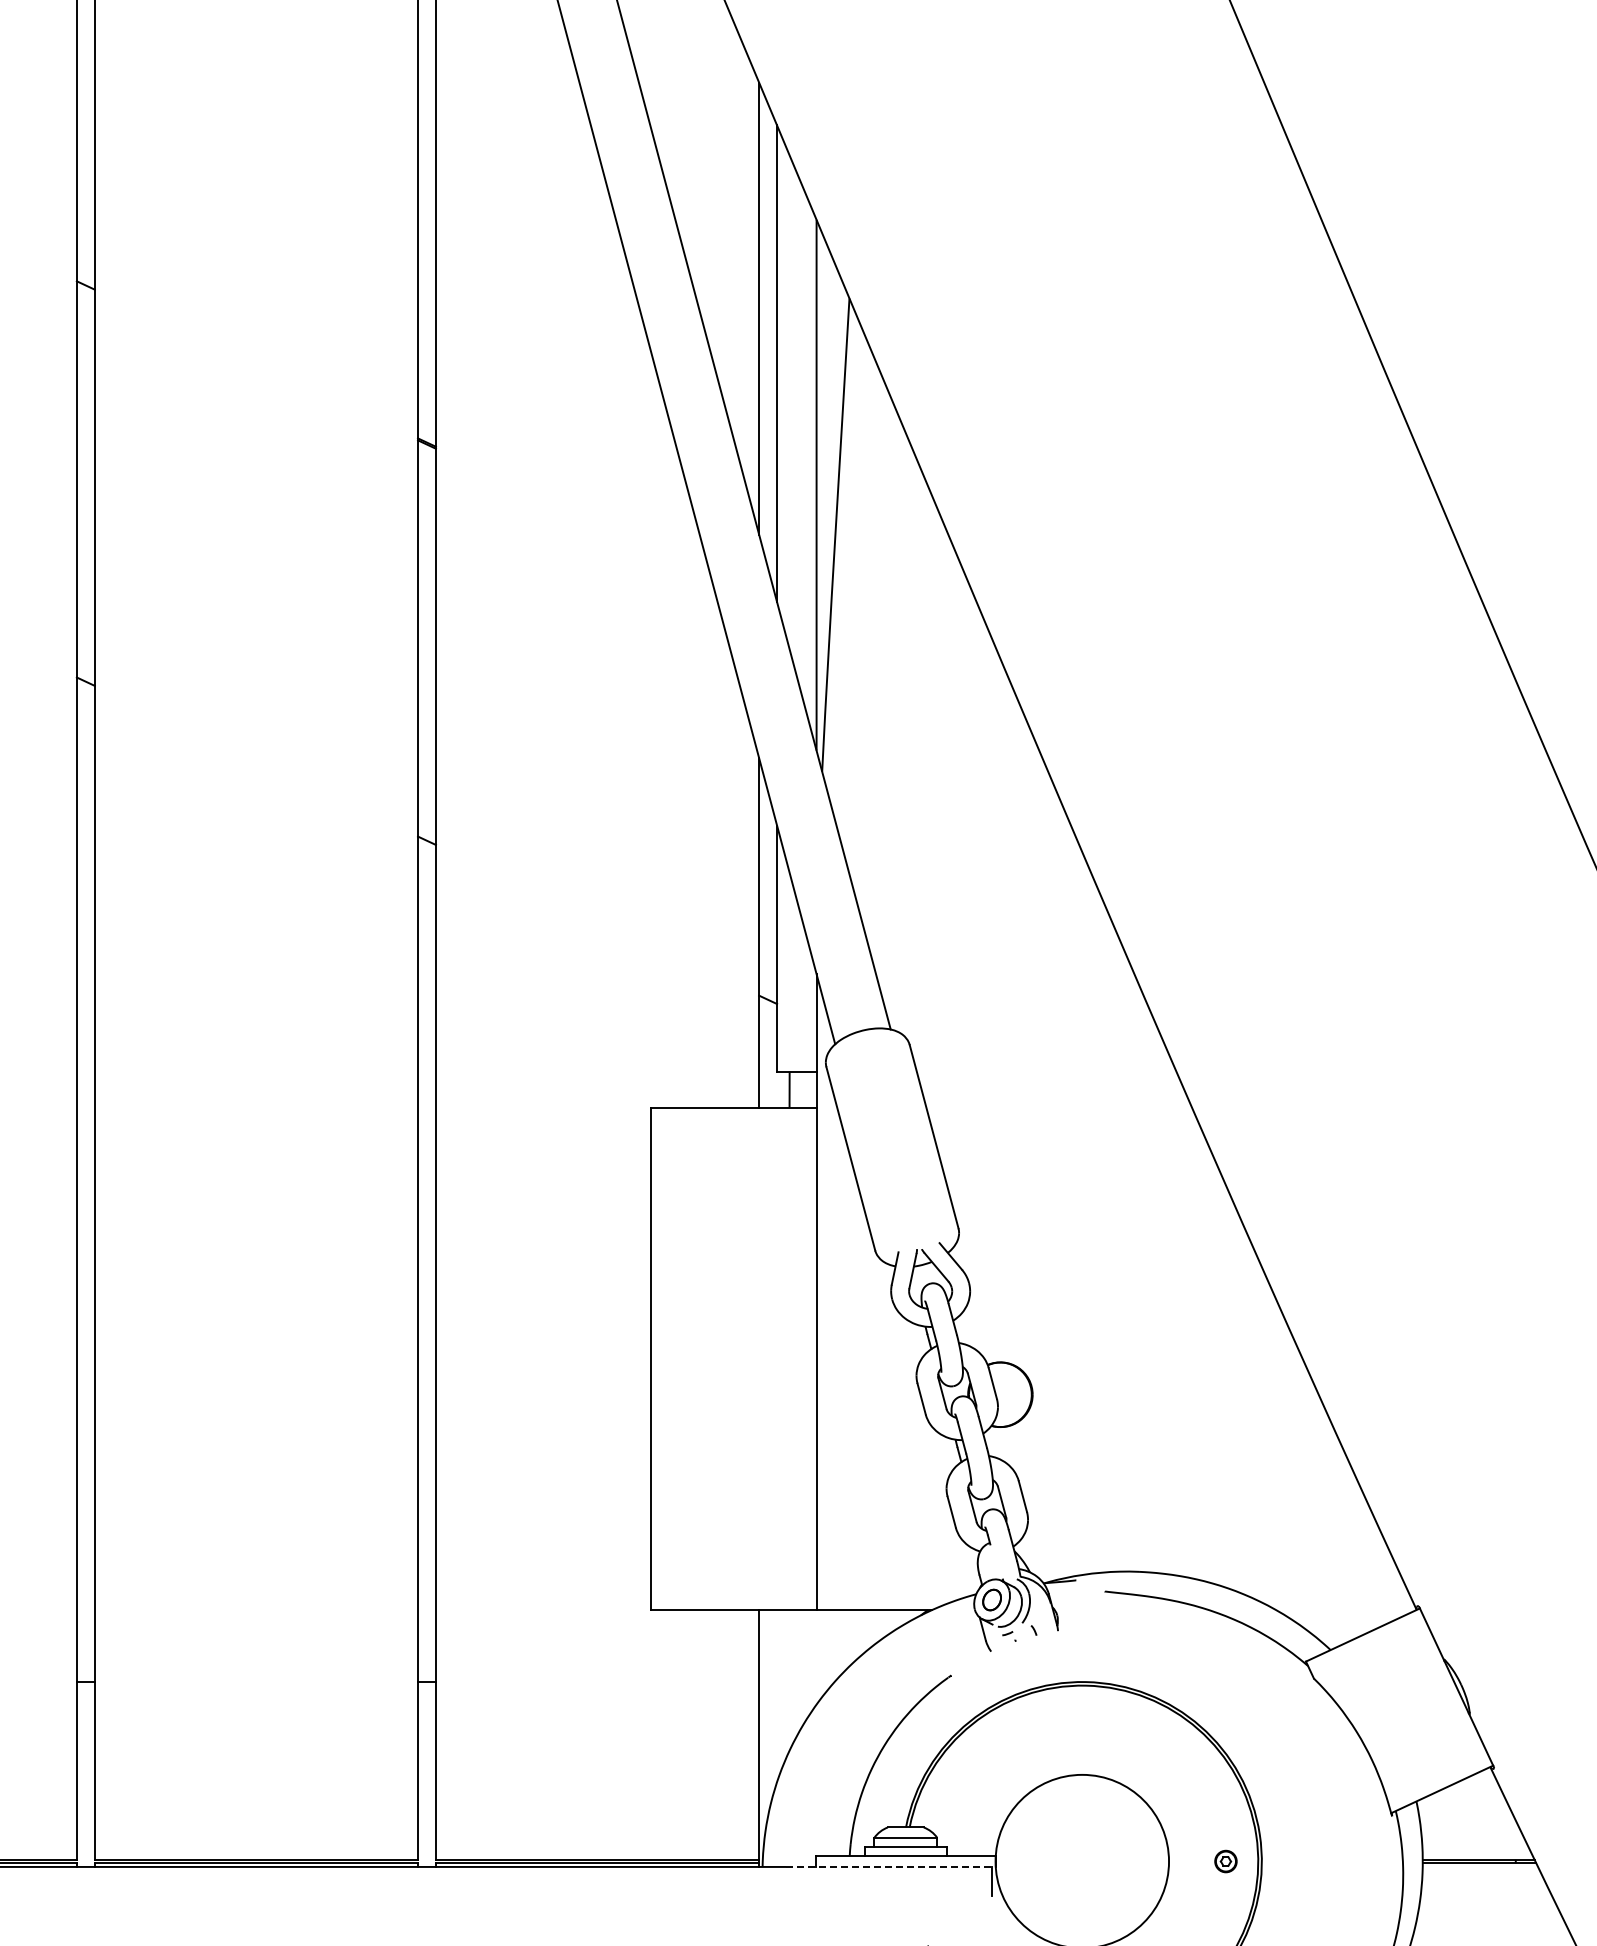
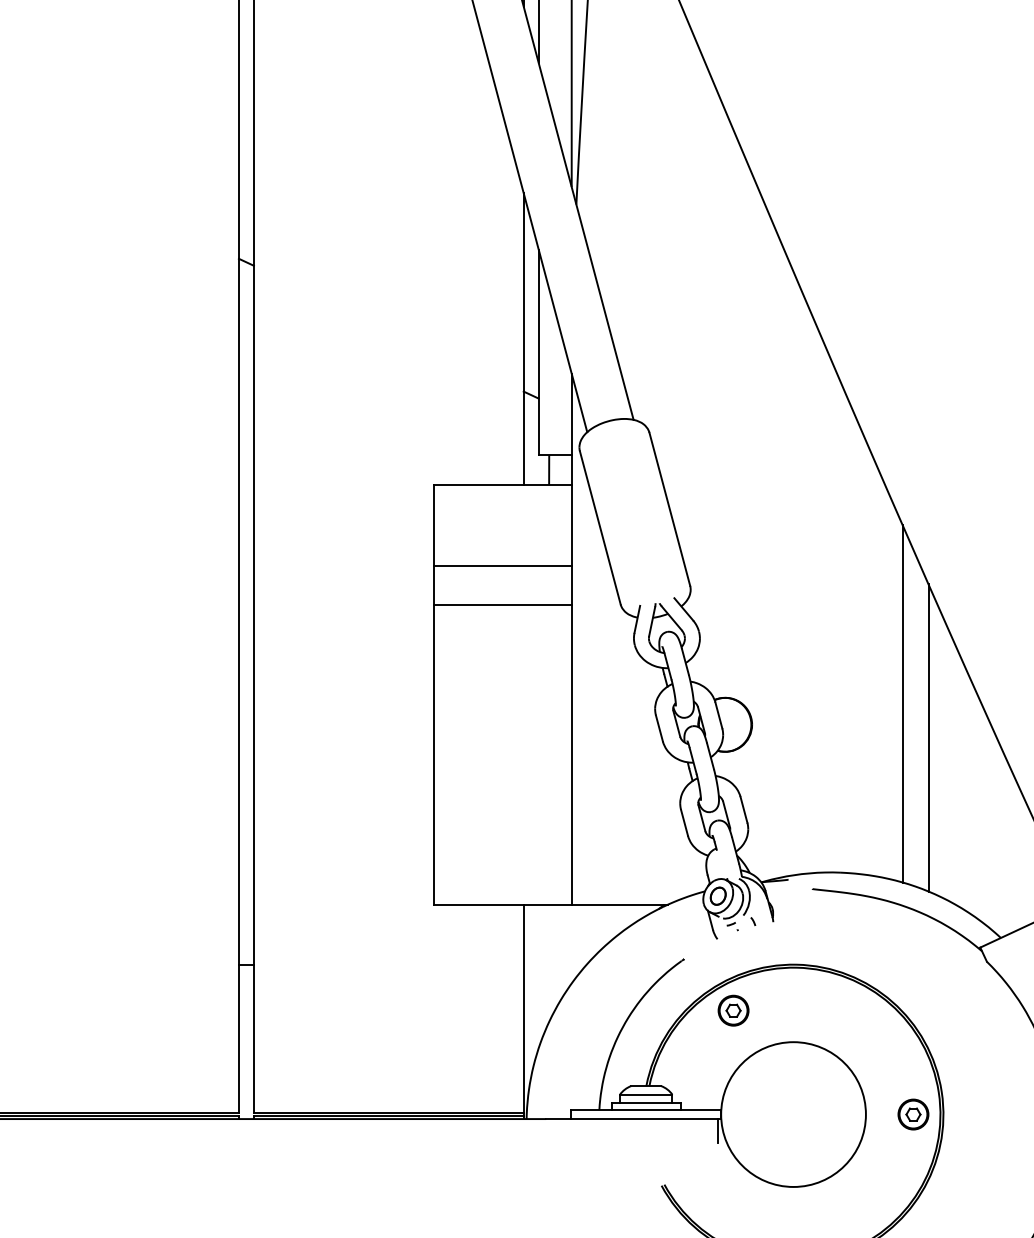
line: (733, 1204) -> (502, 565), added
line: (733, 1251) -> (502, 605), added
line: (1213, 1369) -> (903, 703), added
line: (1243, 1410) -> (928, 737), added
part: (1010, 1736) -> (733, 1010), added
part: (1225, 1861) -> (913, 1114), size x1.67
line: (890, 1866) -> (633, 1118), dashed -> solid

